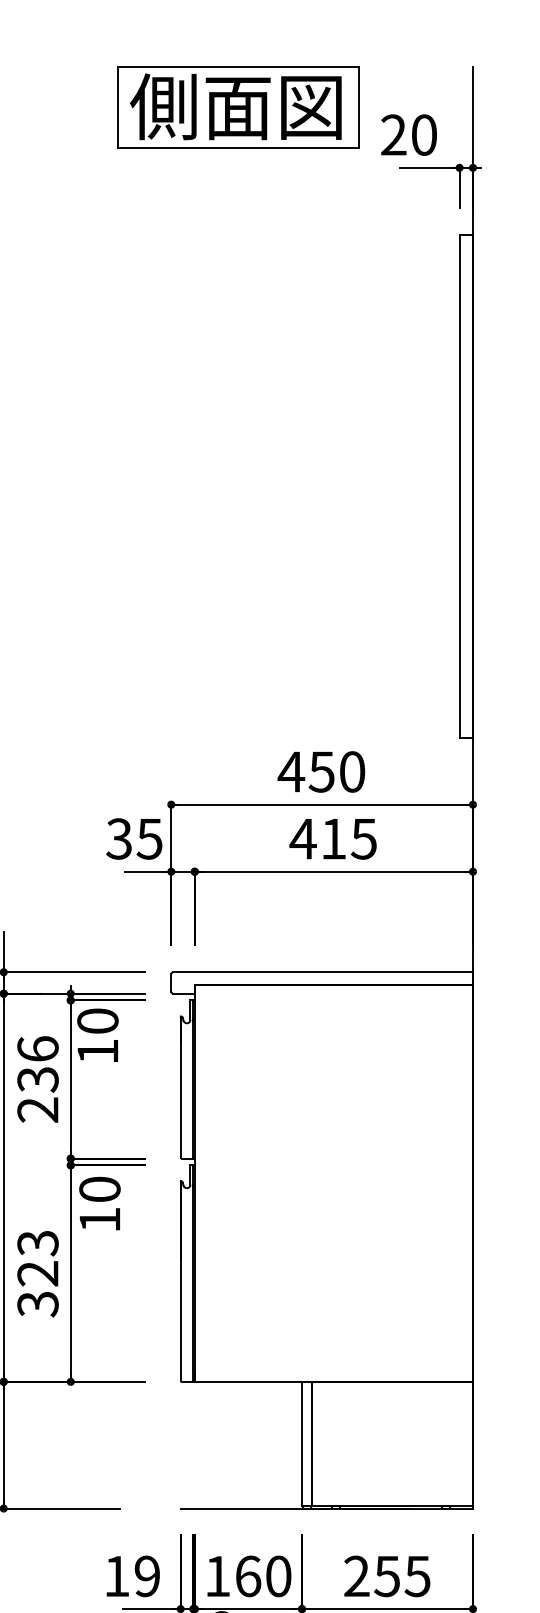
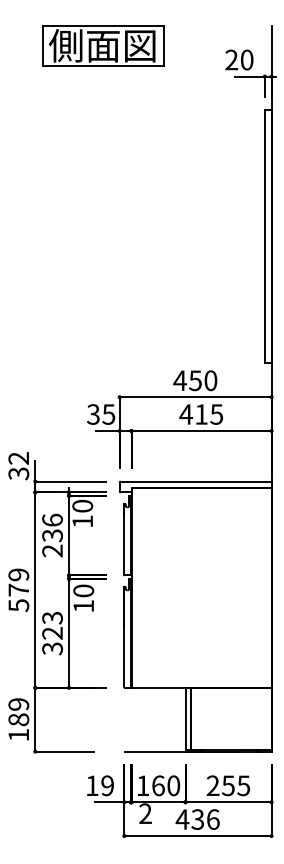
part: (238, 106) -> (103, 45), moved

